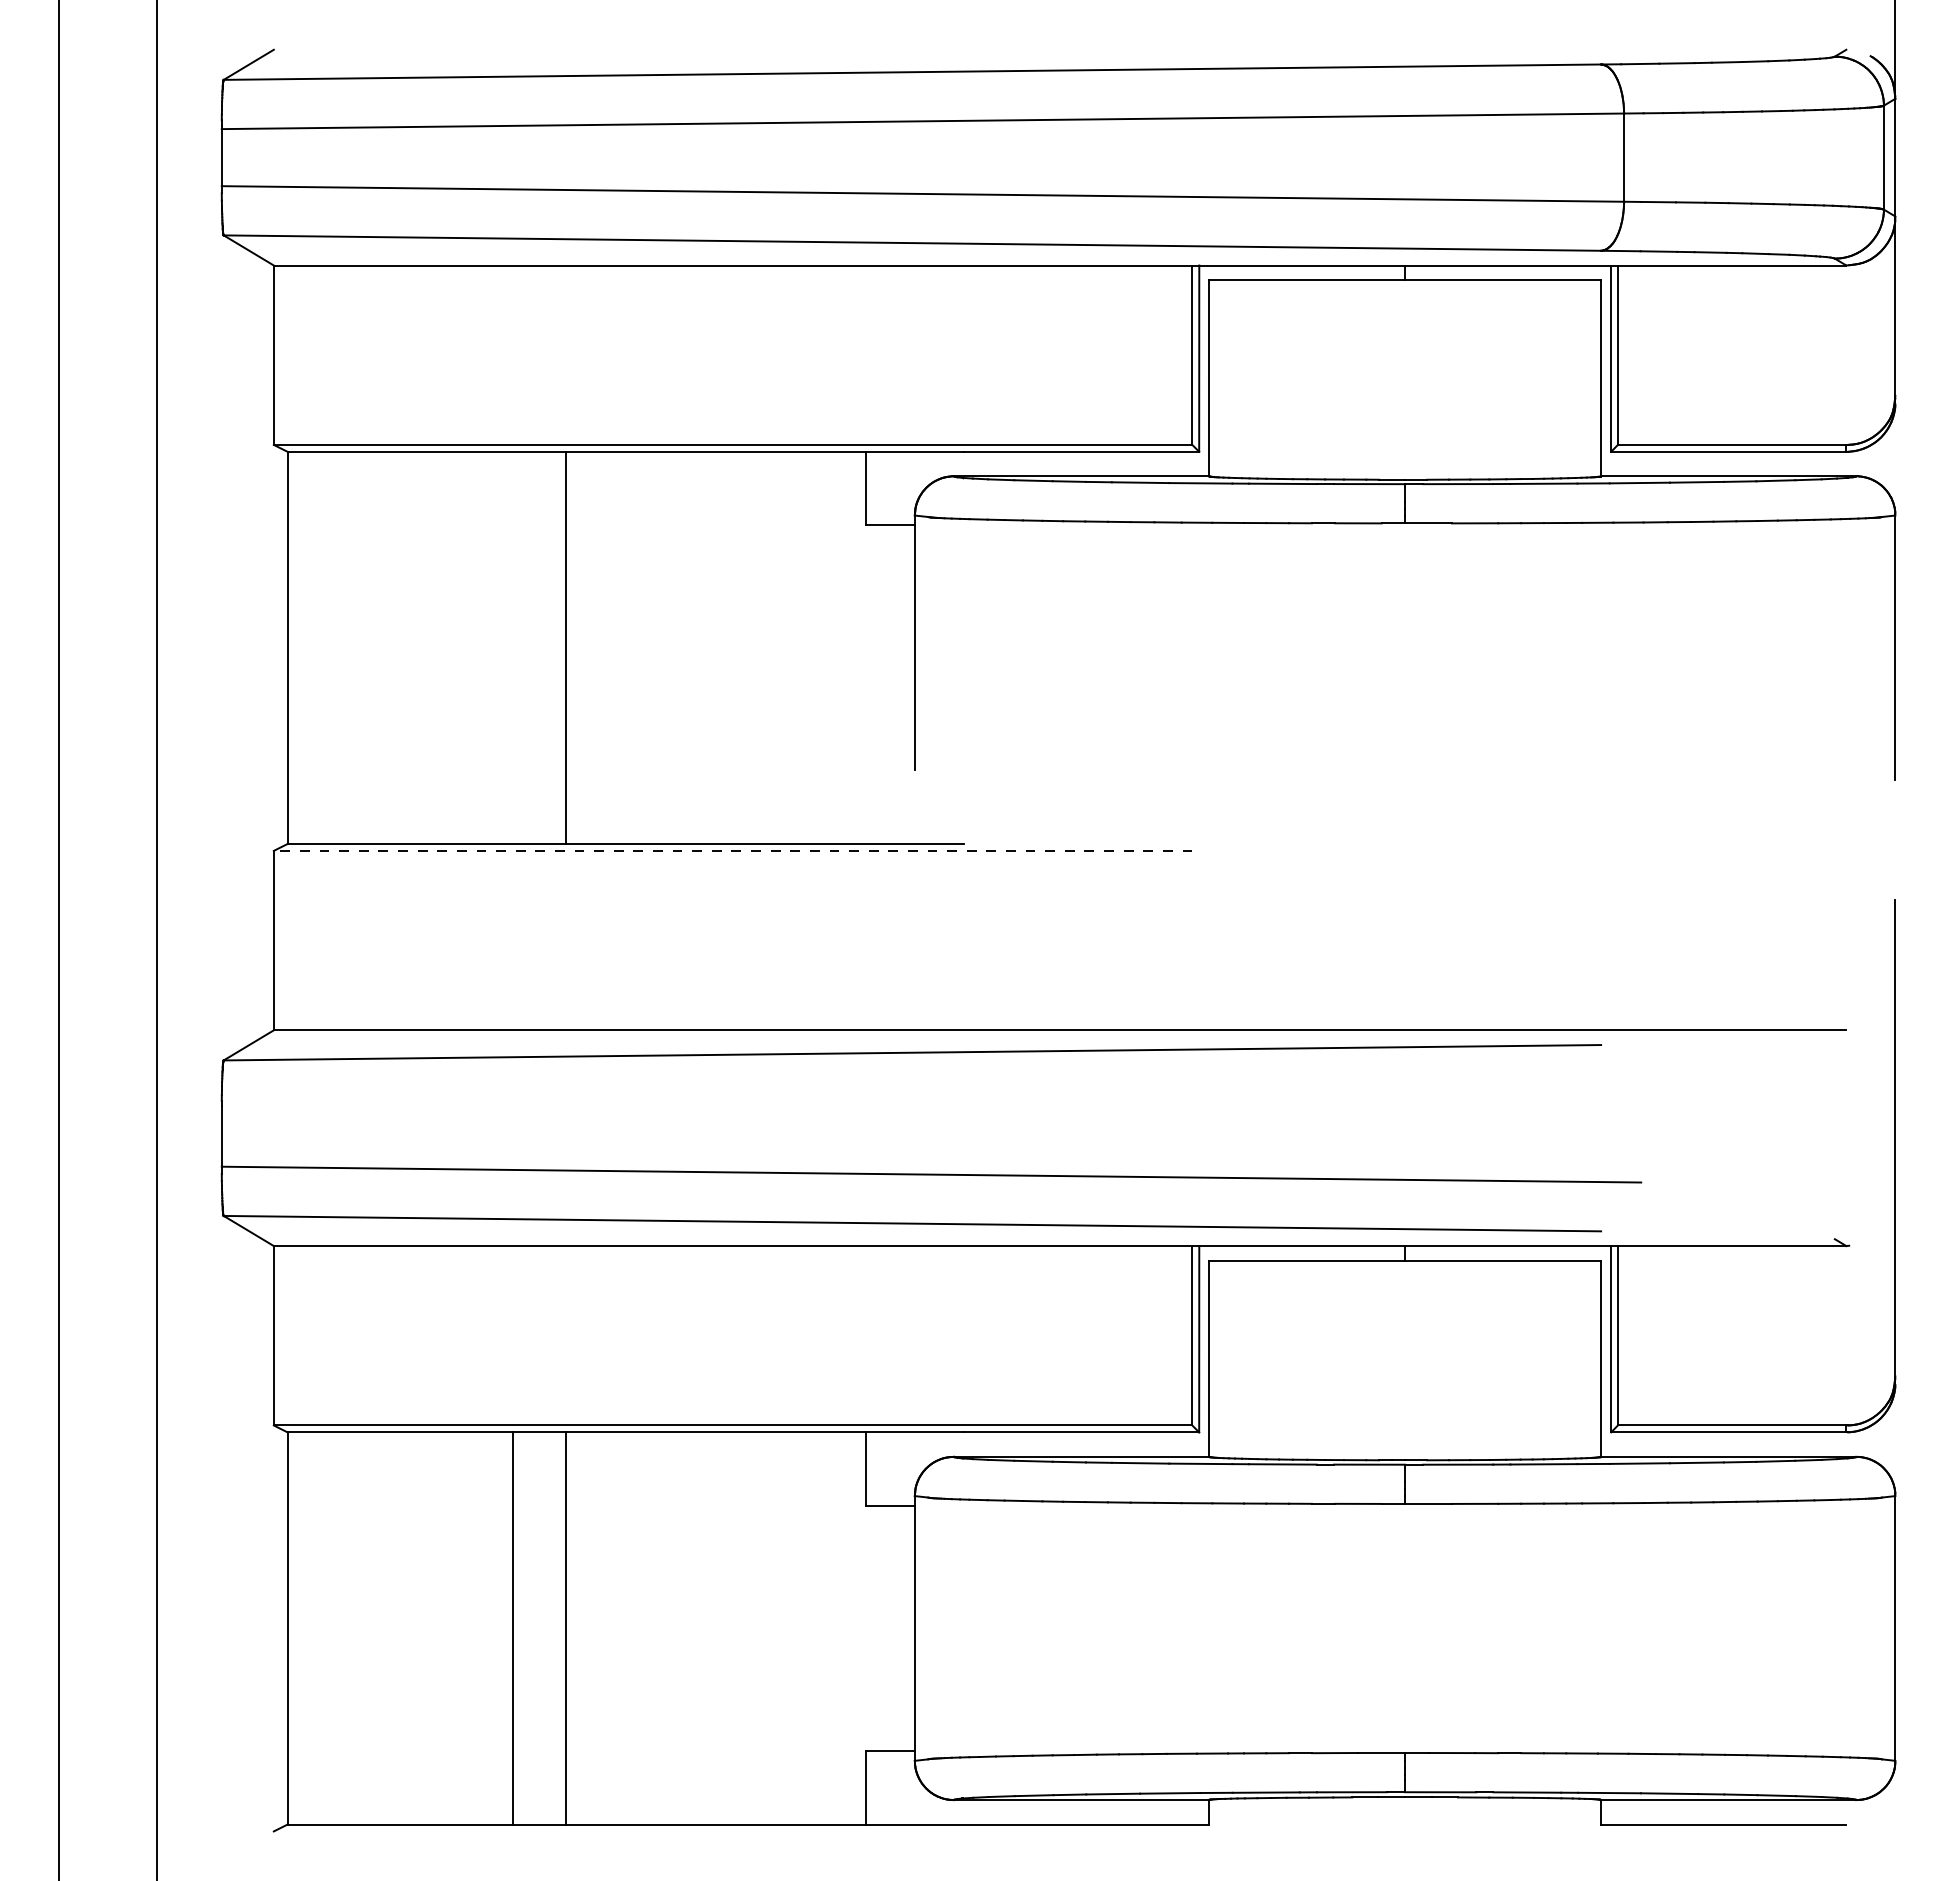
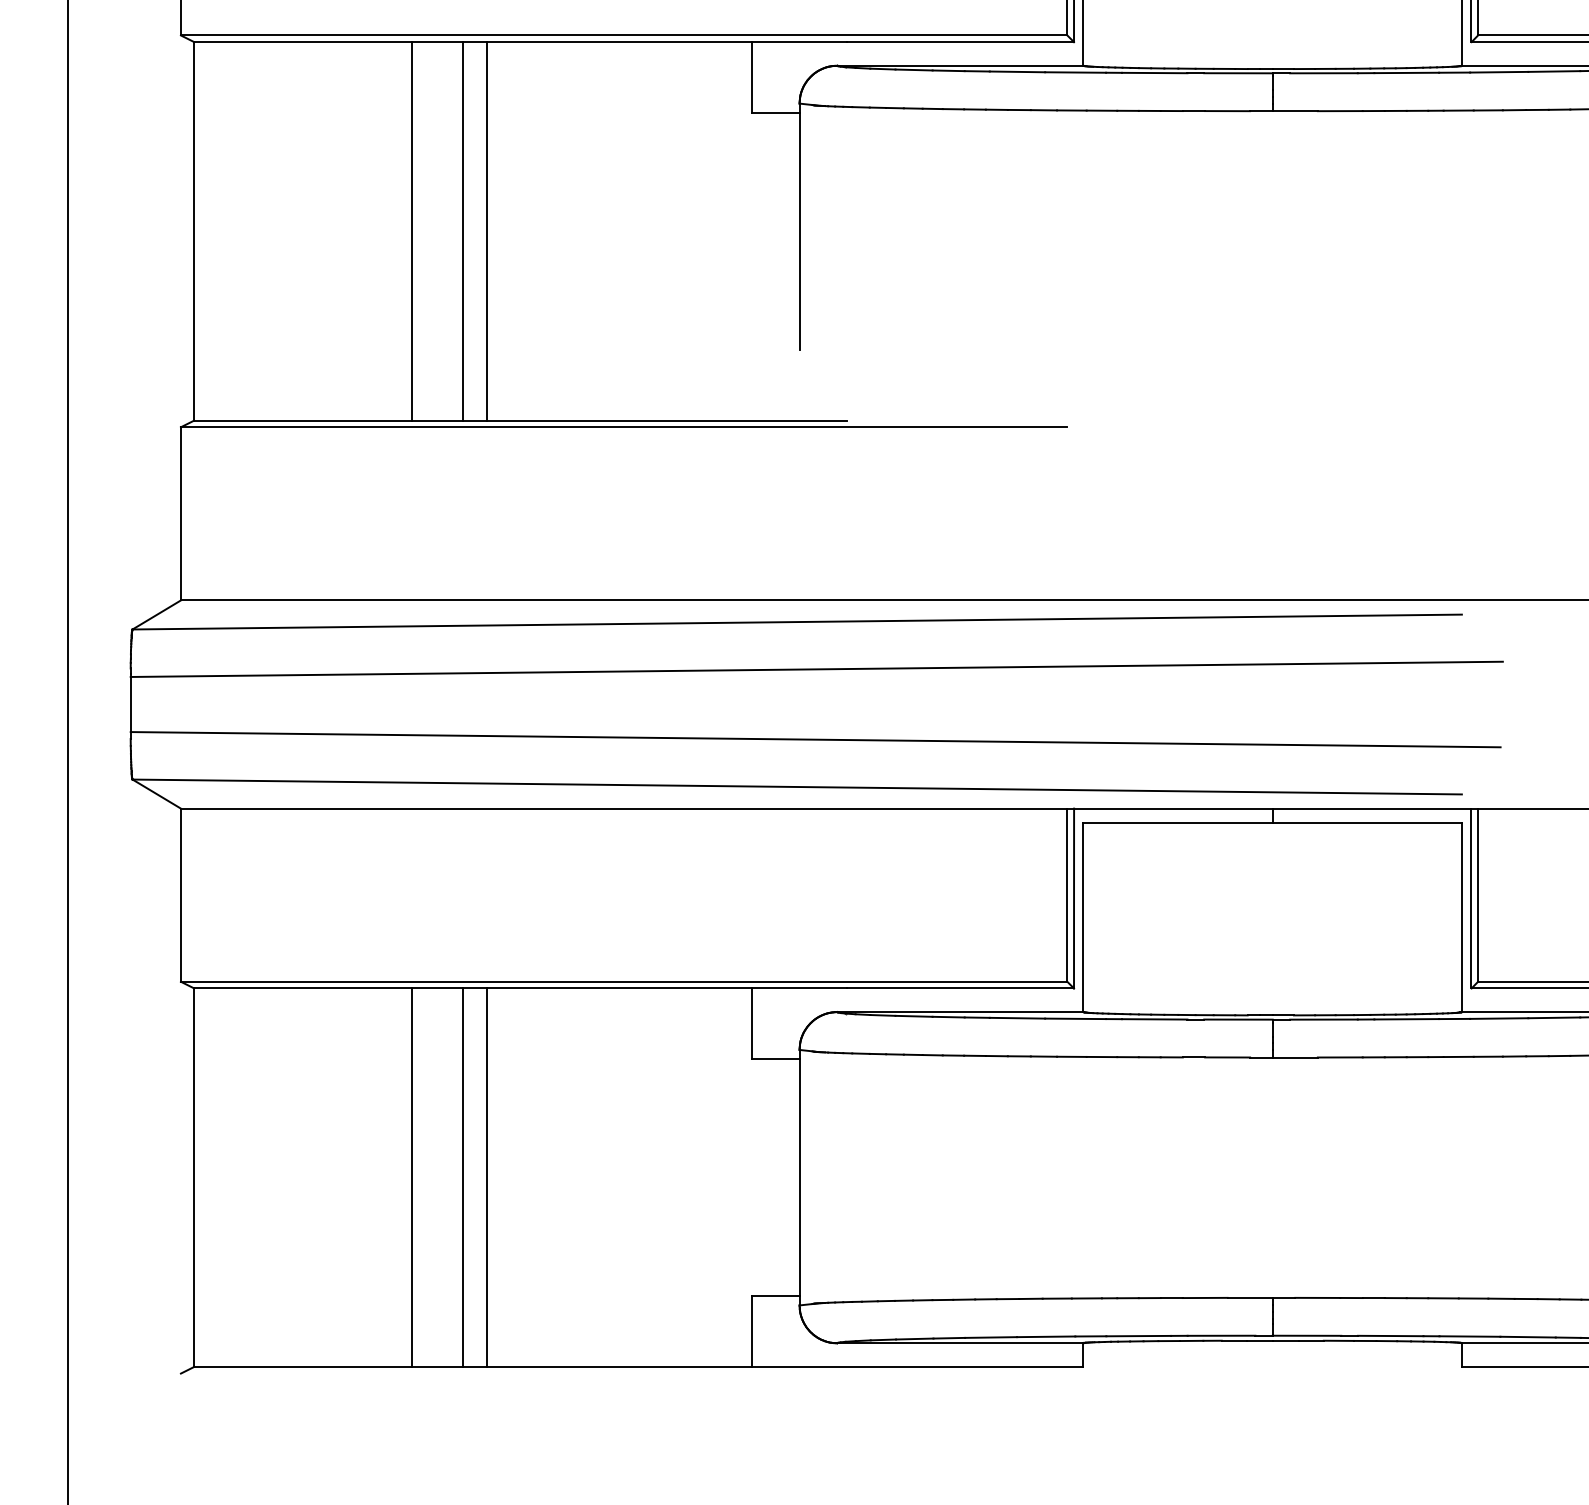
line: (512, 647) -> (411, 230), added
line: (591, 647) -> (487, 230), added
line: (732, 850) -> (623, 426), dashed -> solid
line: (932, 1101) -> (816, 669), added
line: (591, 1628) -> (487, 1177), added

